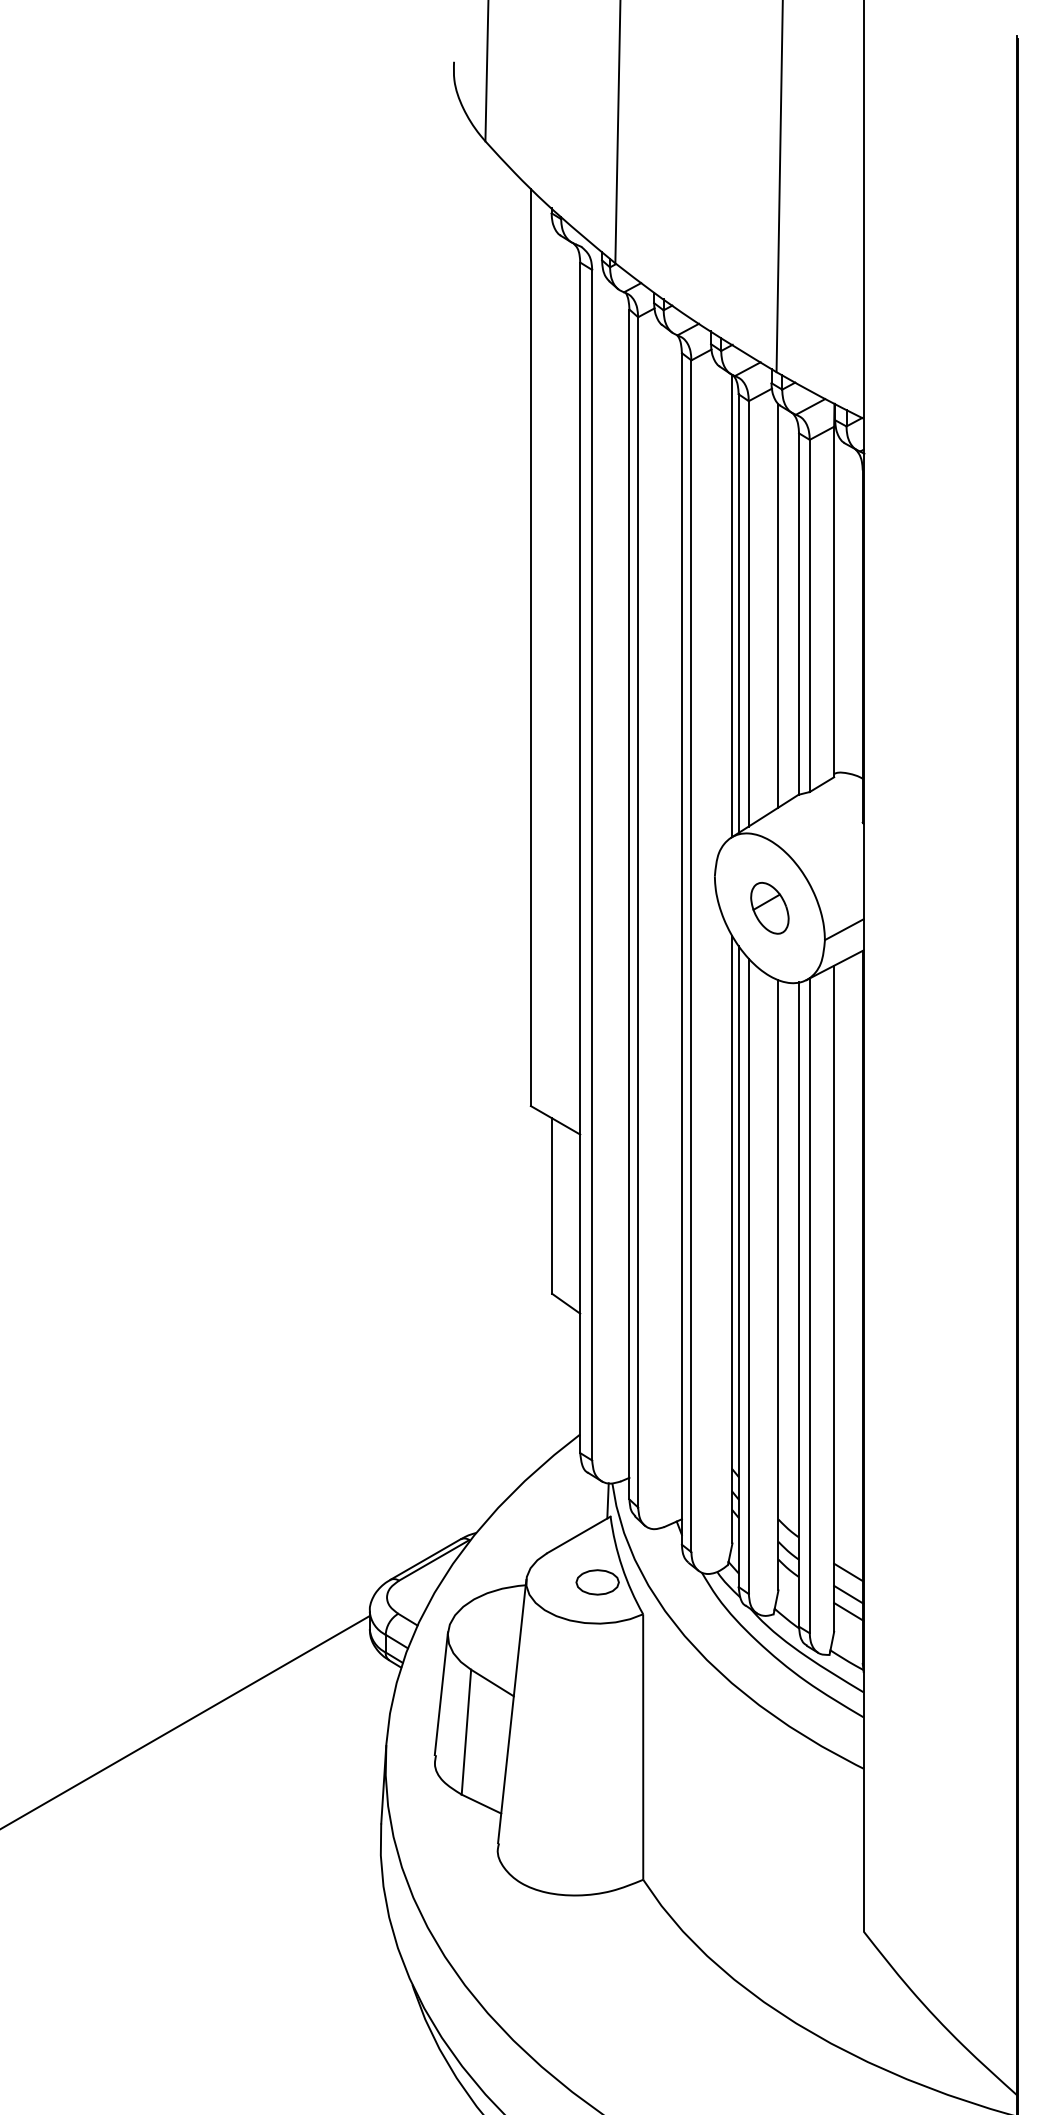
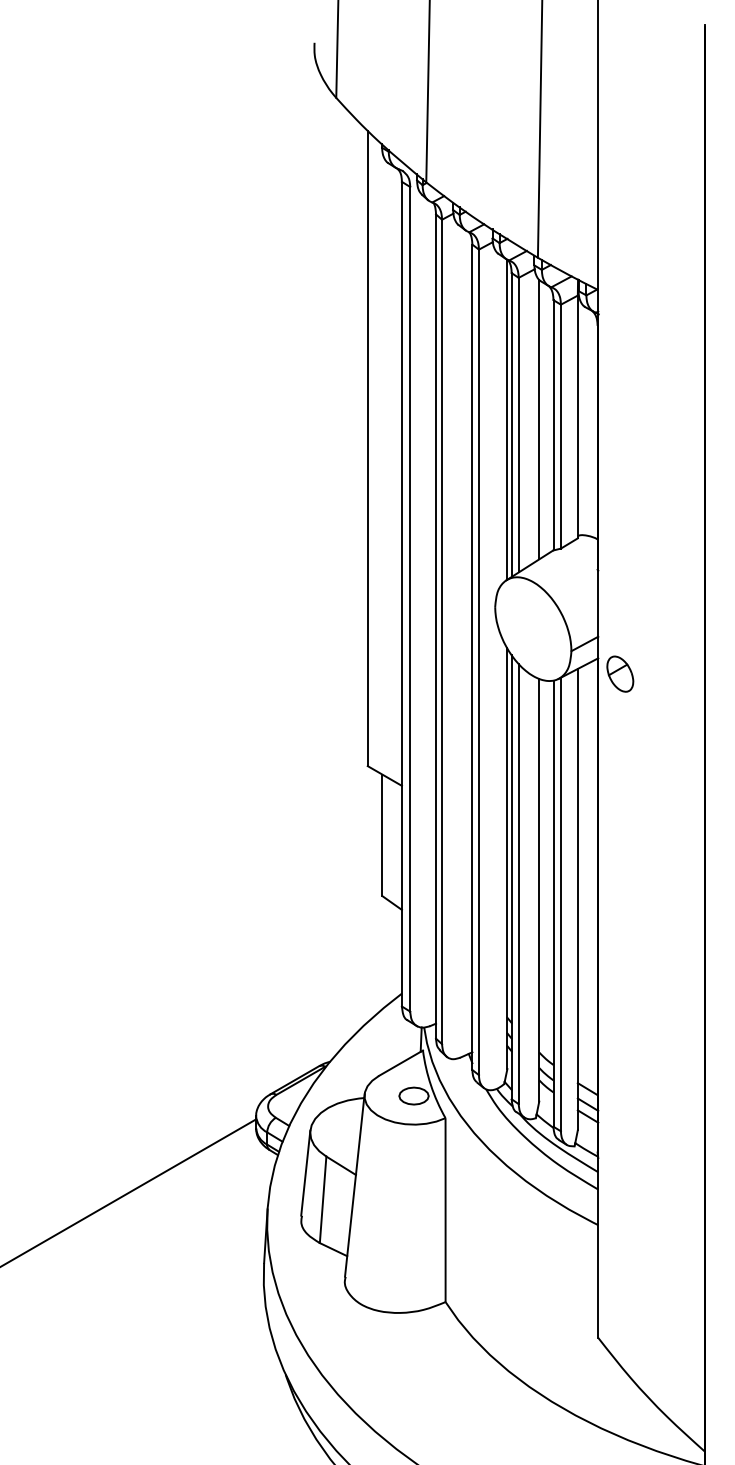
part: (770, 907) -> (620, 673), moved

